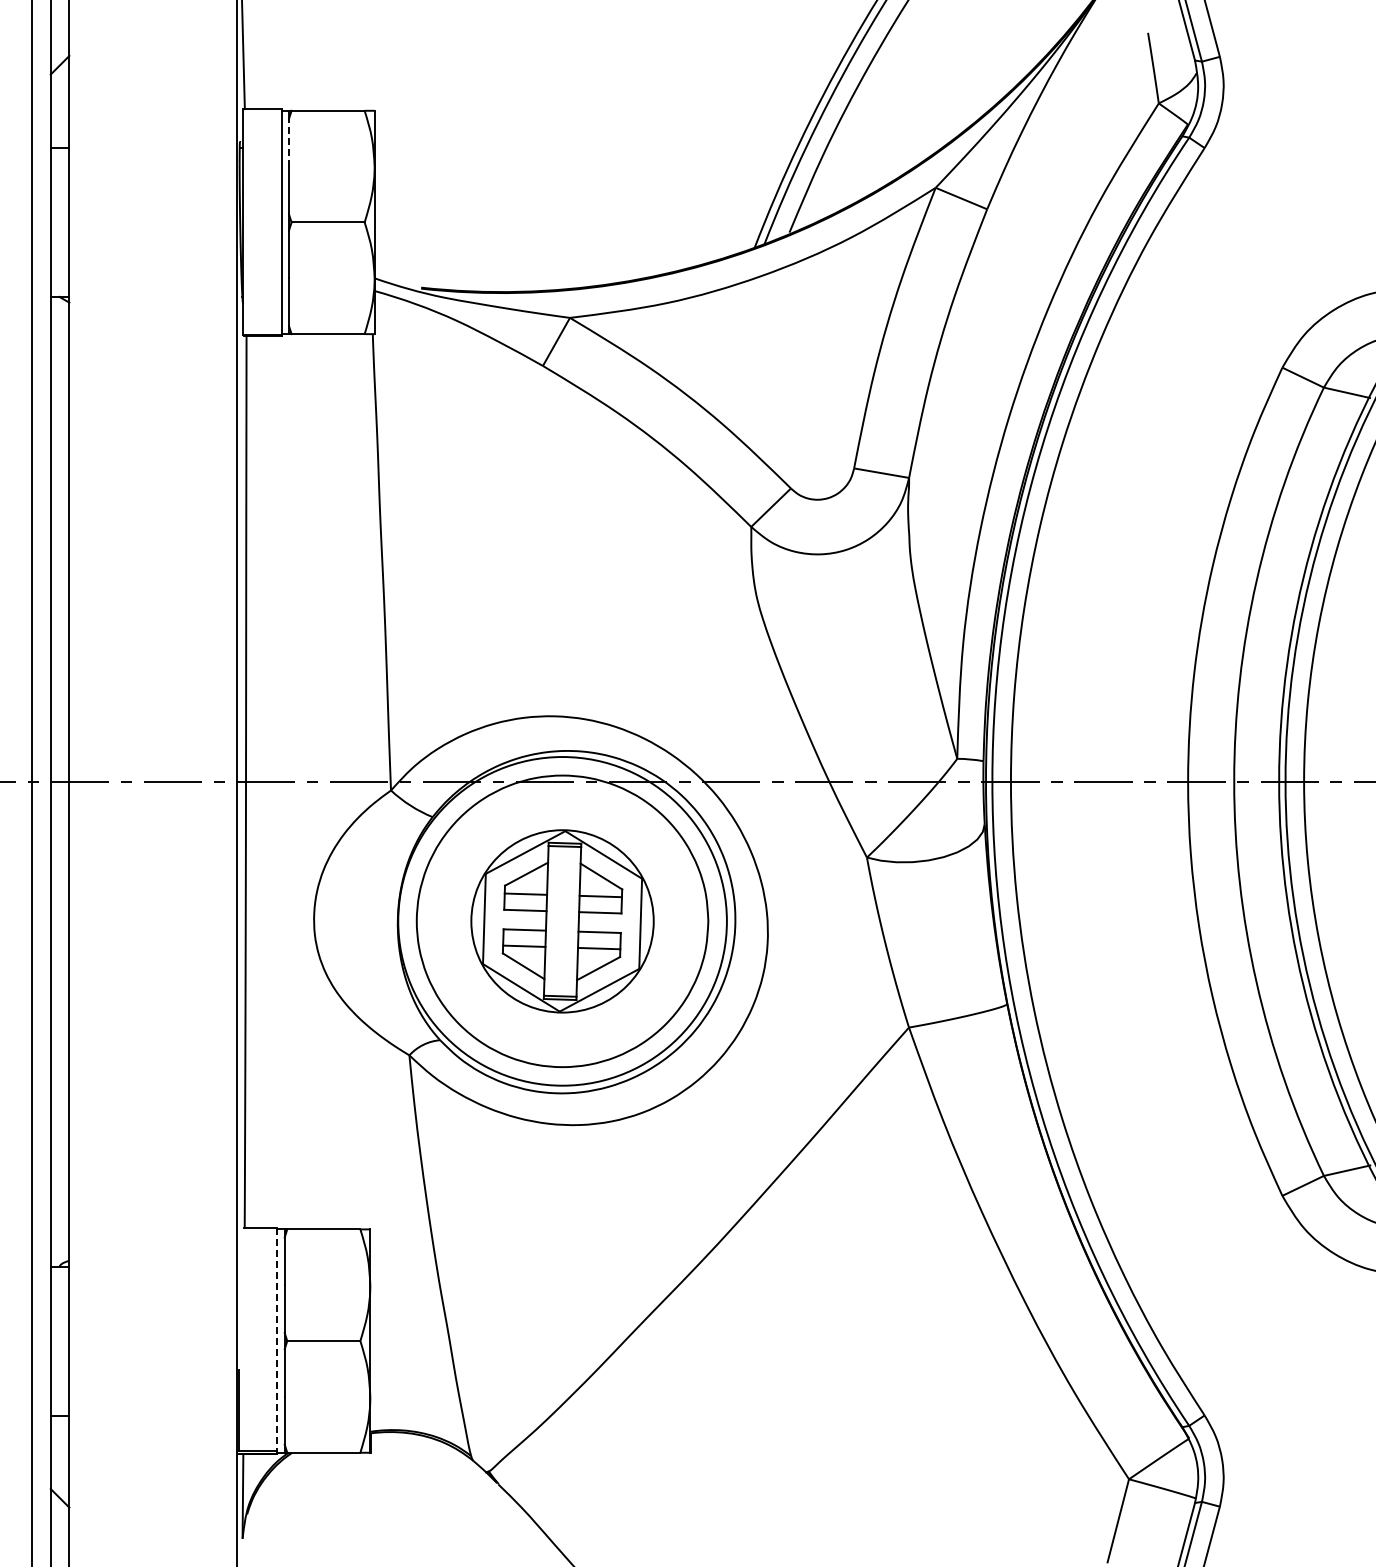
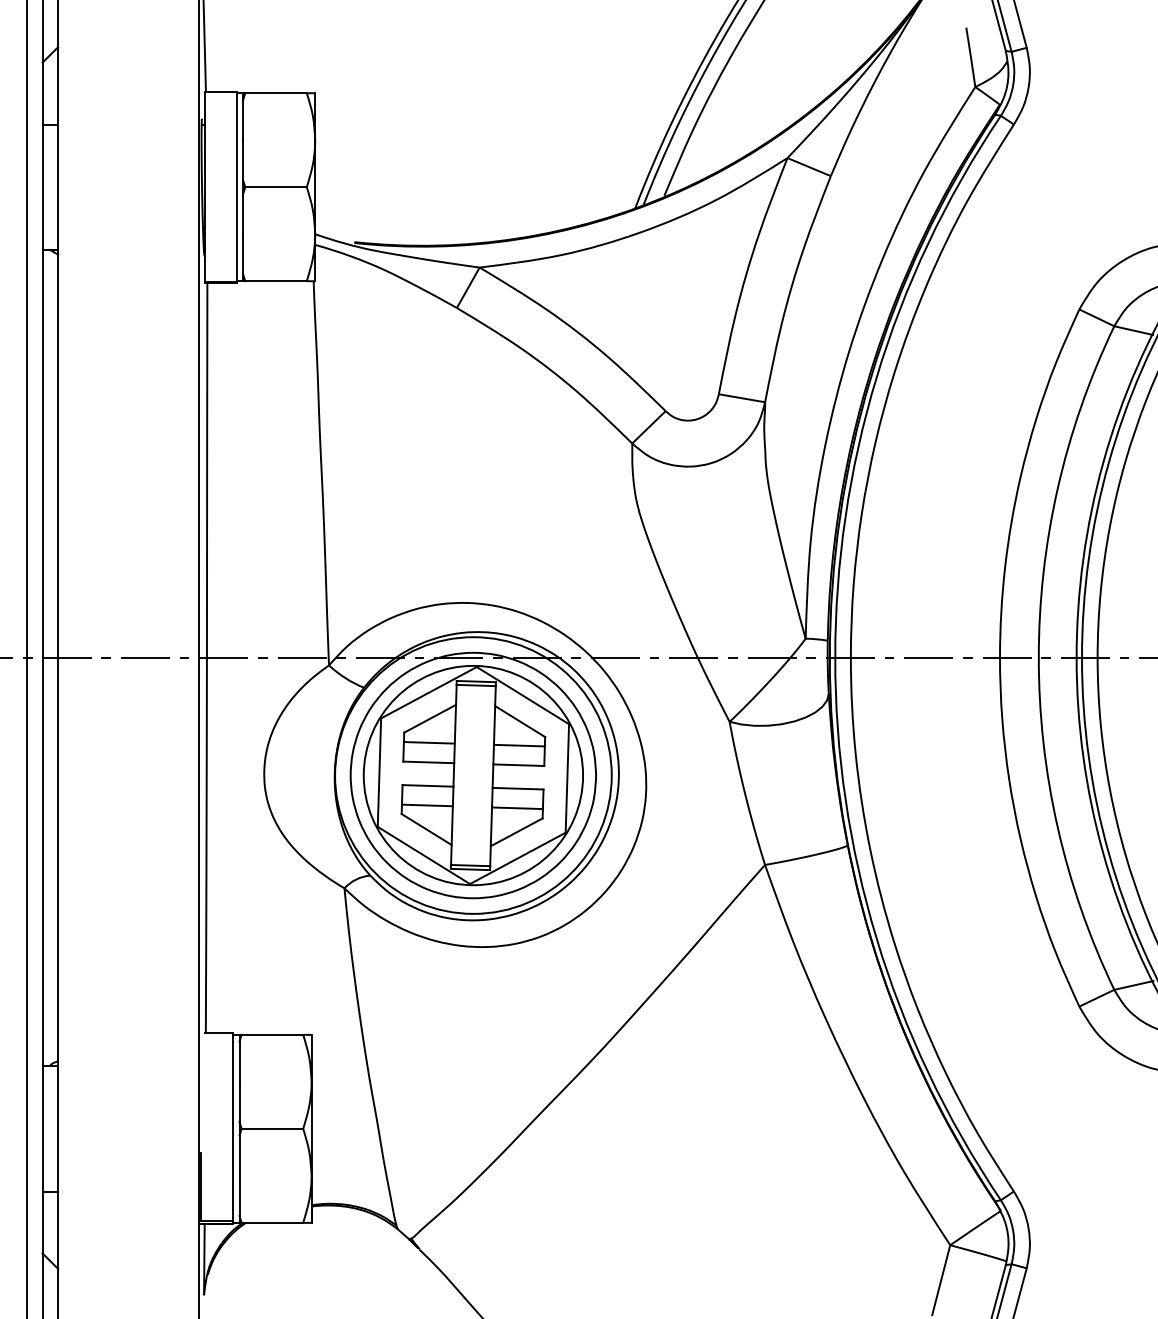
line: (289, 142) -> (243, 119), dashed -> solid
part: (562, 921) -> (473, 775), size x1.43
line: (277, 1339) -> (233, 1127), dashed -> solid

